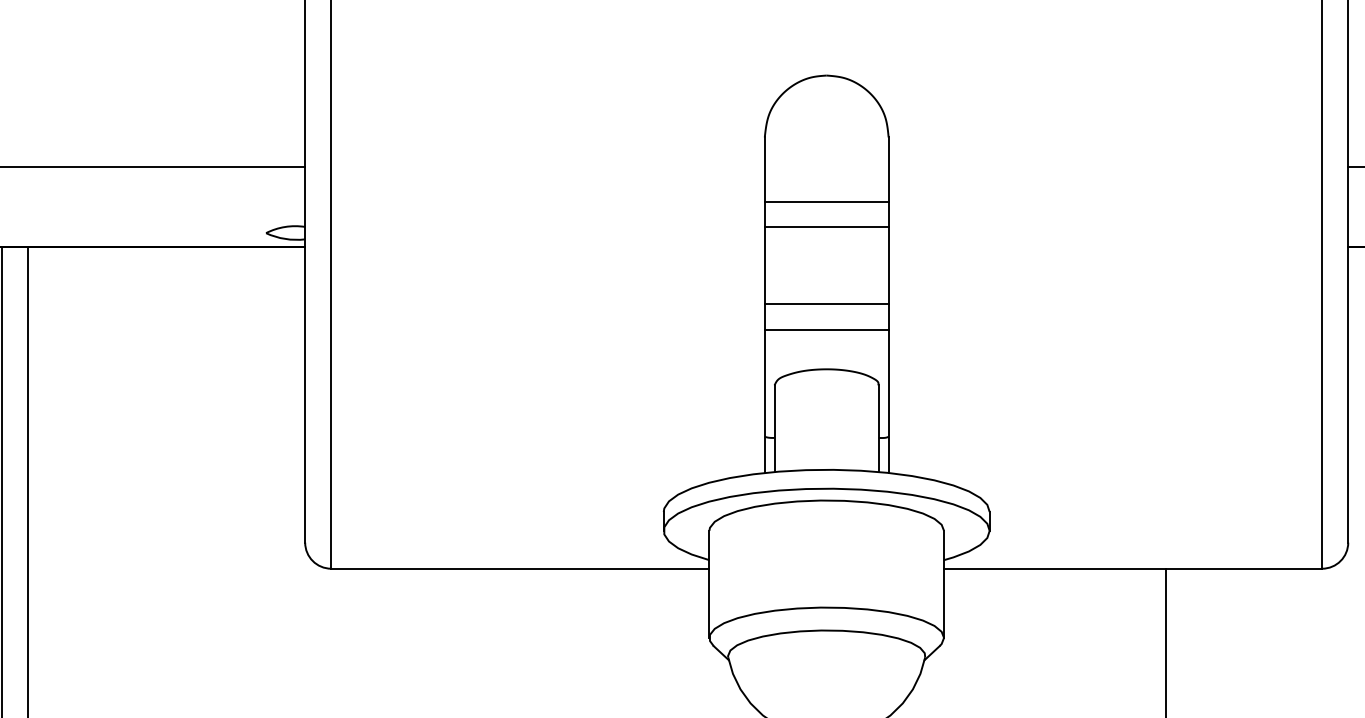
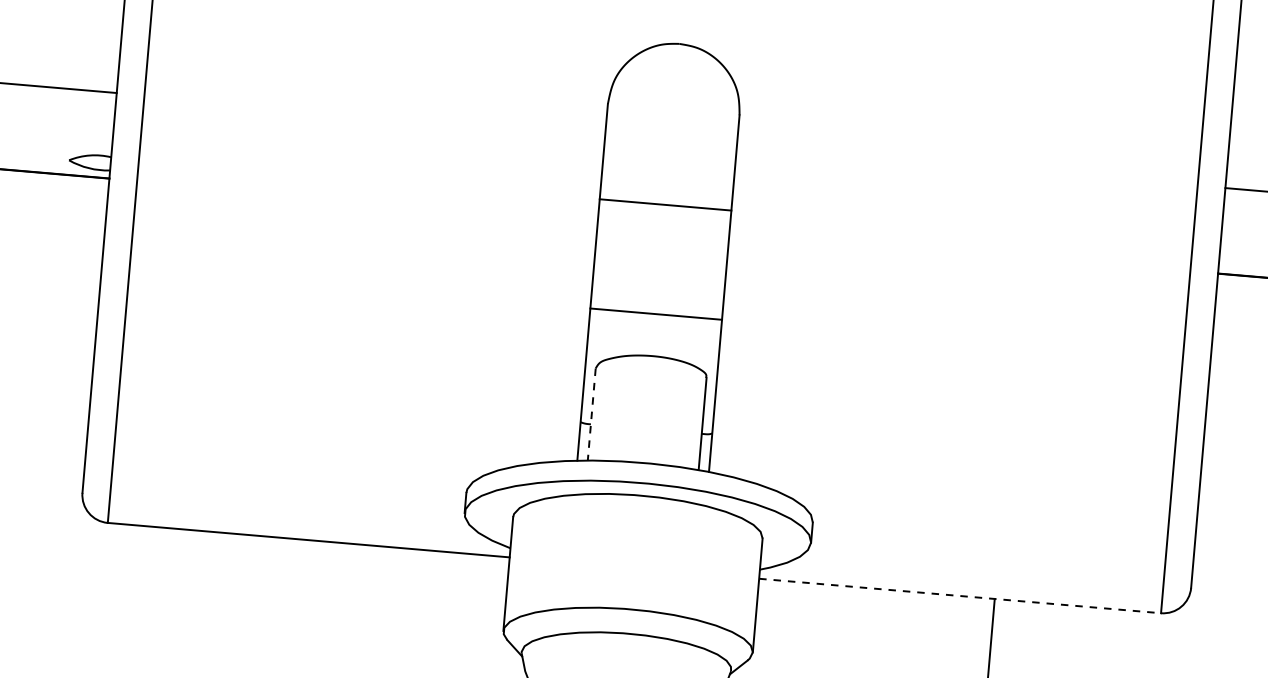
line: (826, 202) -> (667, 178), removed
line: (826, 304) -> (658, 287), removed
line: (774, 429) -> (591, 415), solid -> dashed
line: (1133, 568) -> (960, 595), solid -> dashed

